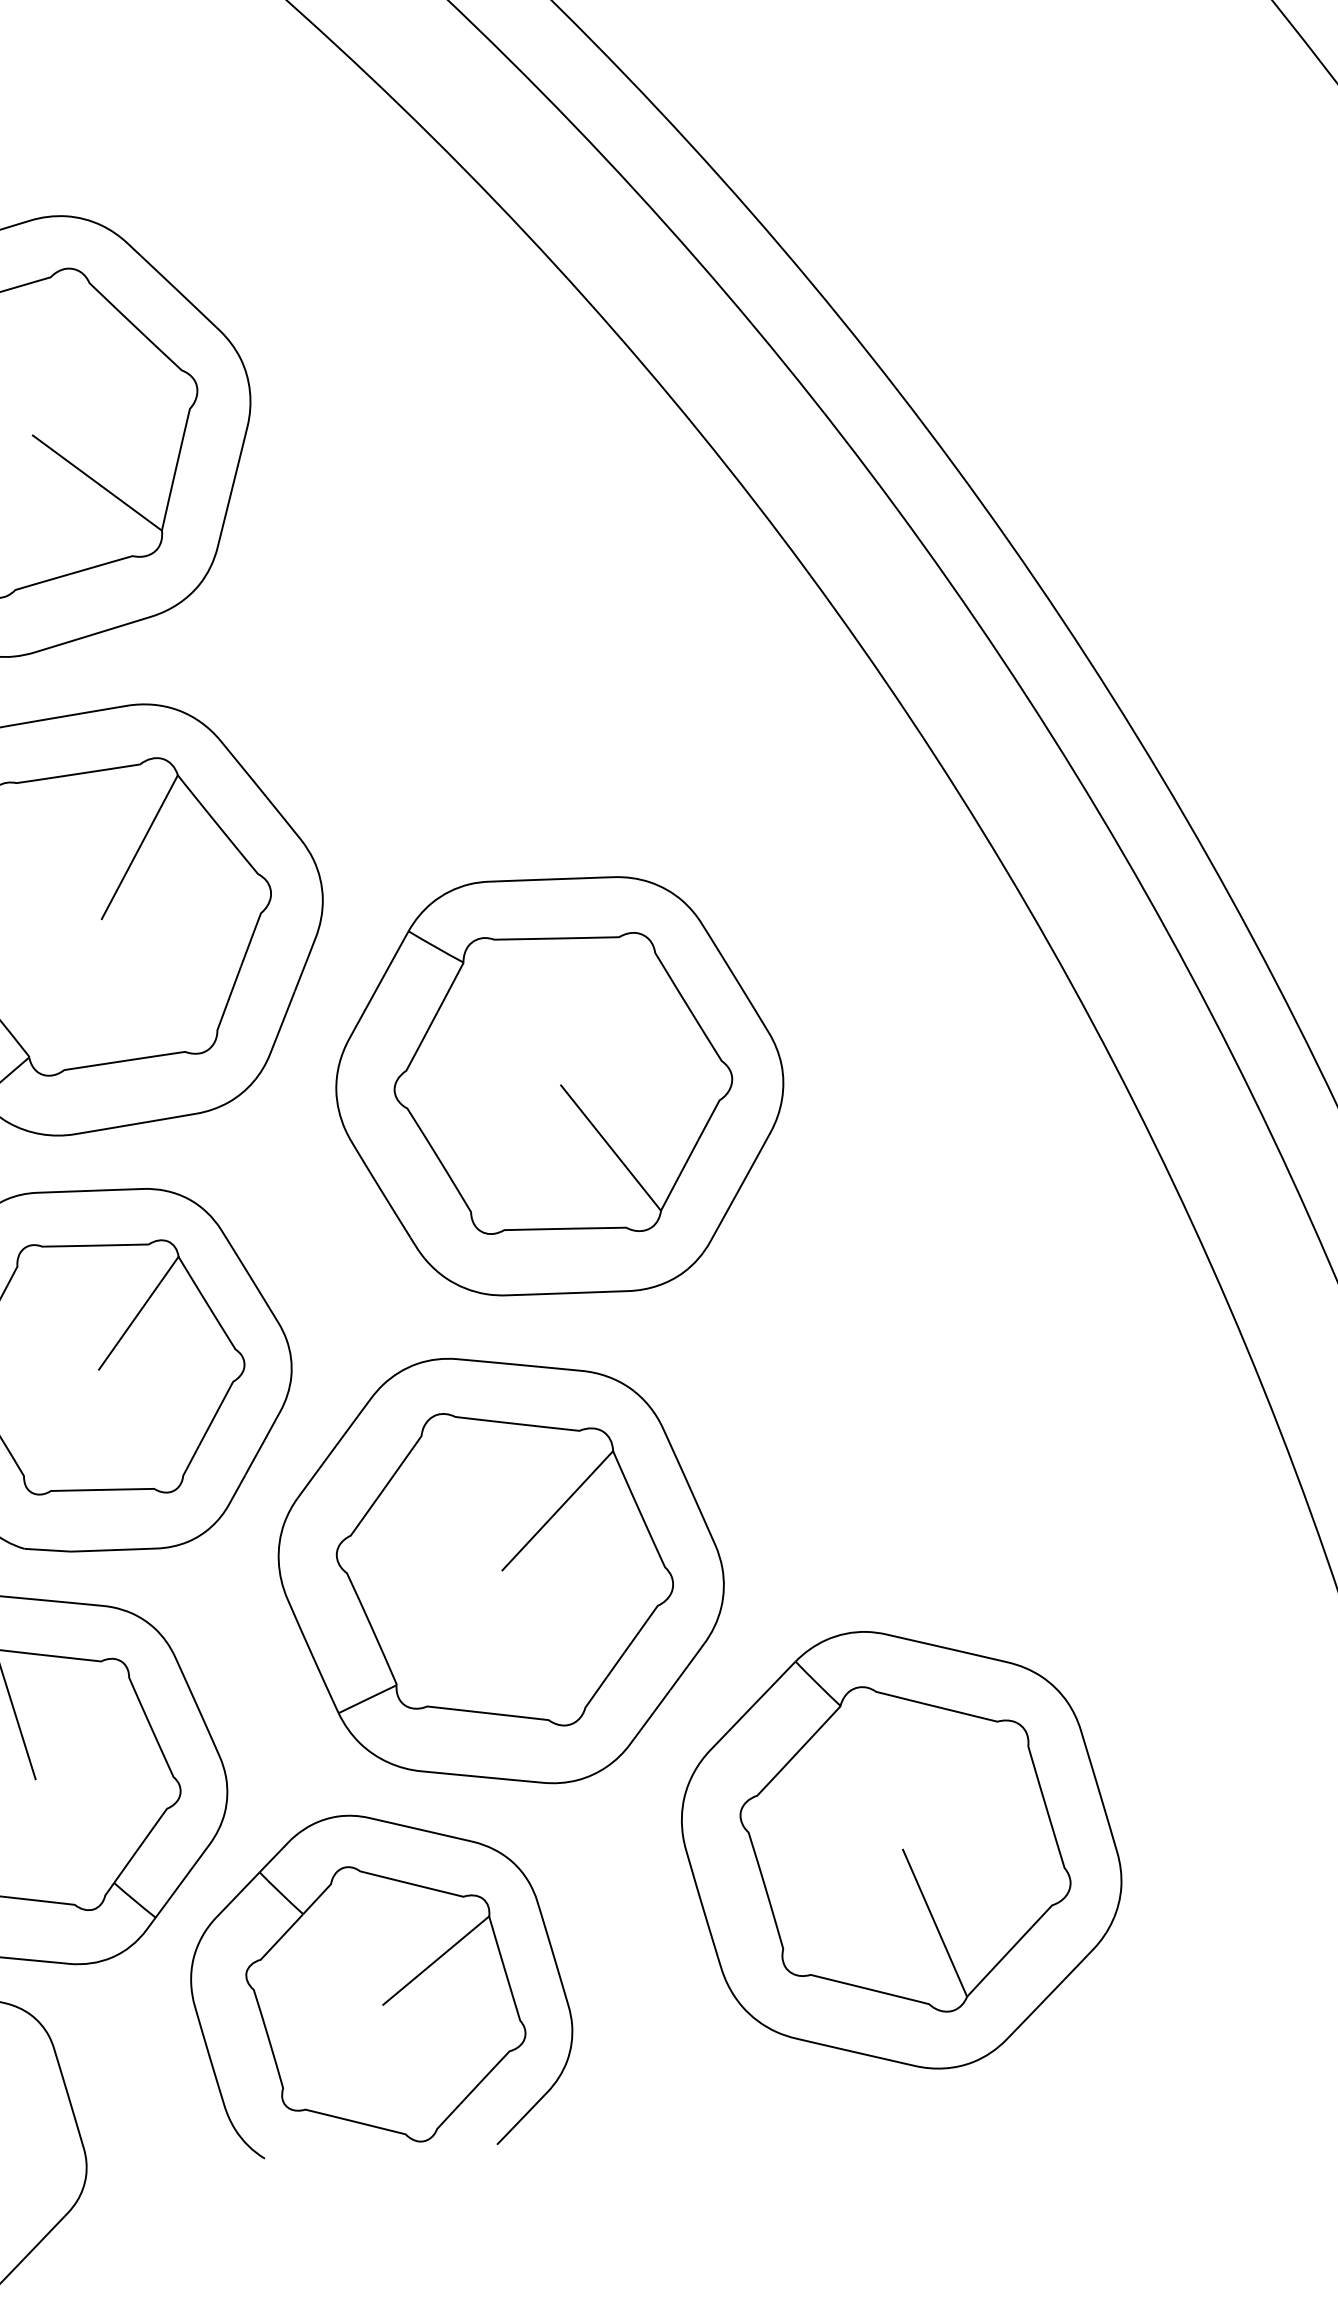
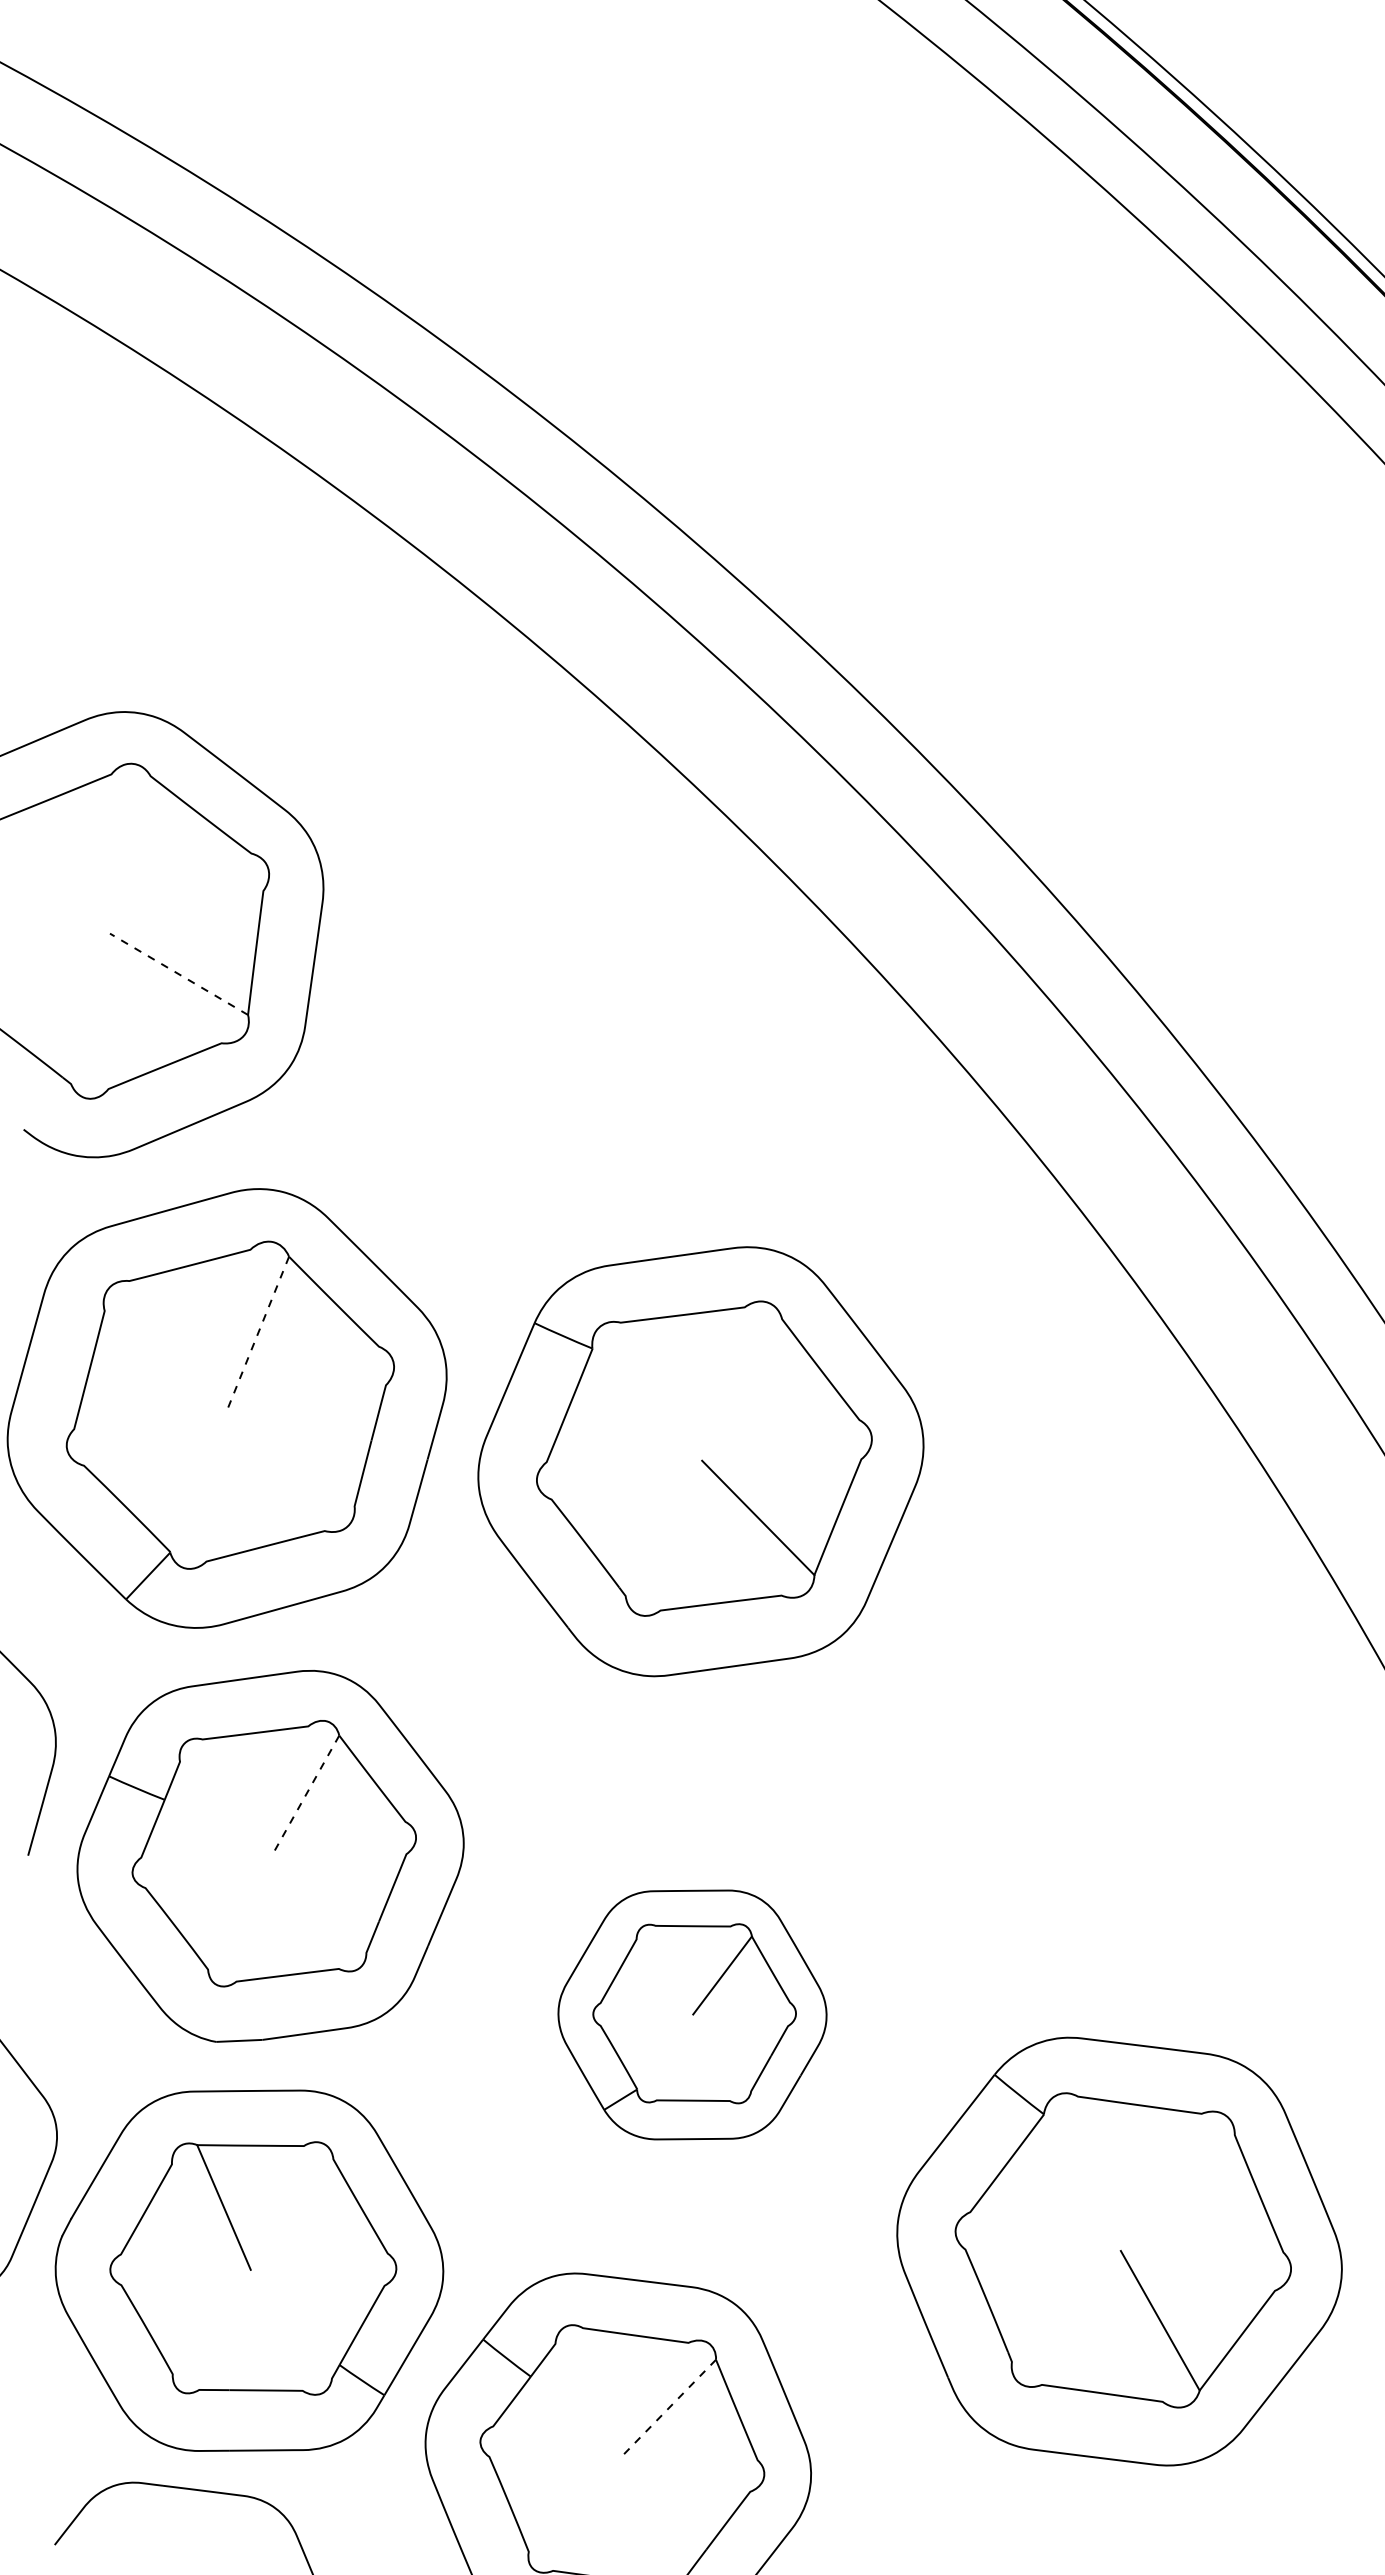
line: (96, 483) -> (178, 974), solid -> dashed
line: (139, 847) -> (258, 1332), solid -> dashed
part: (559, 1085) -> (700, 1461), moved
line: (138, 1312) -> (305, 1795), solid -> dashed
part: (501, 1570) -> (692, 2014), size x0.6
line: (435, 1960) -> (667, 2409), solid -> dashed

